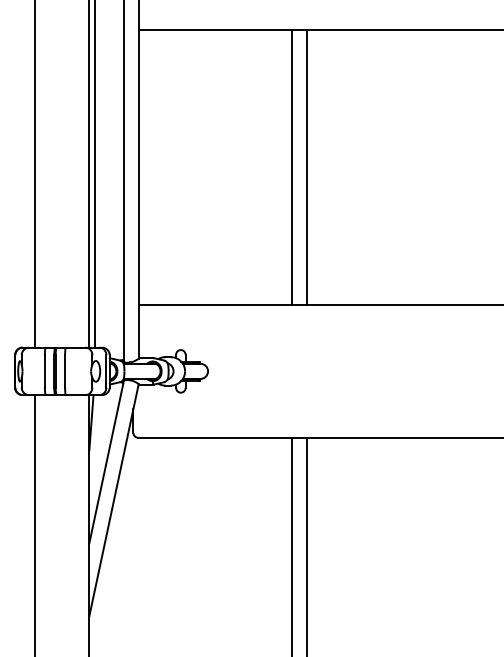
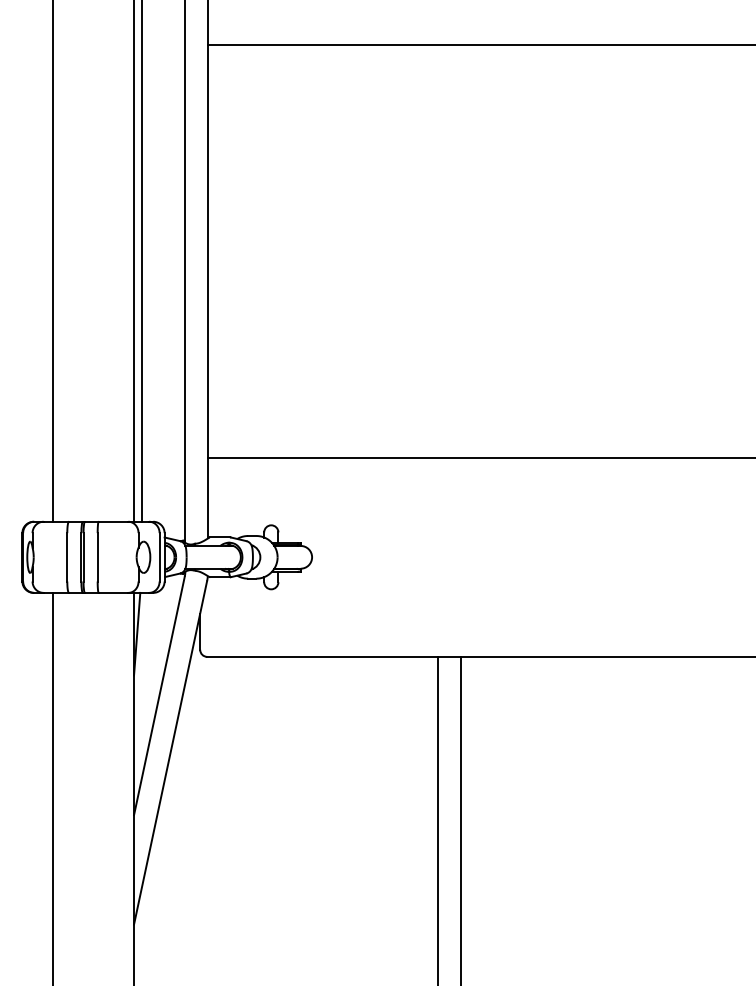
line: (291, 167) -> (437, 251), removed
line: (306, 167) -> (459, 251), removed

